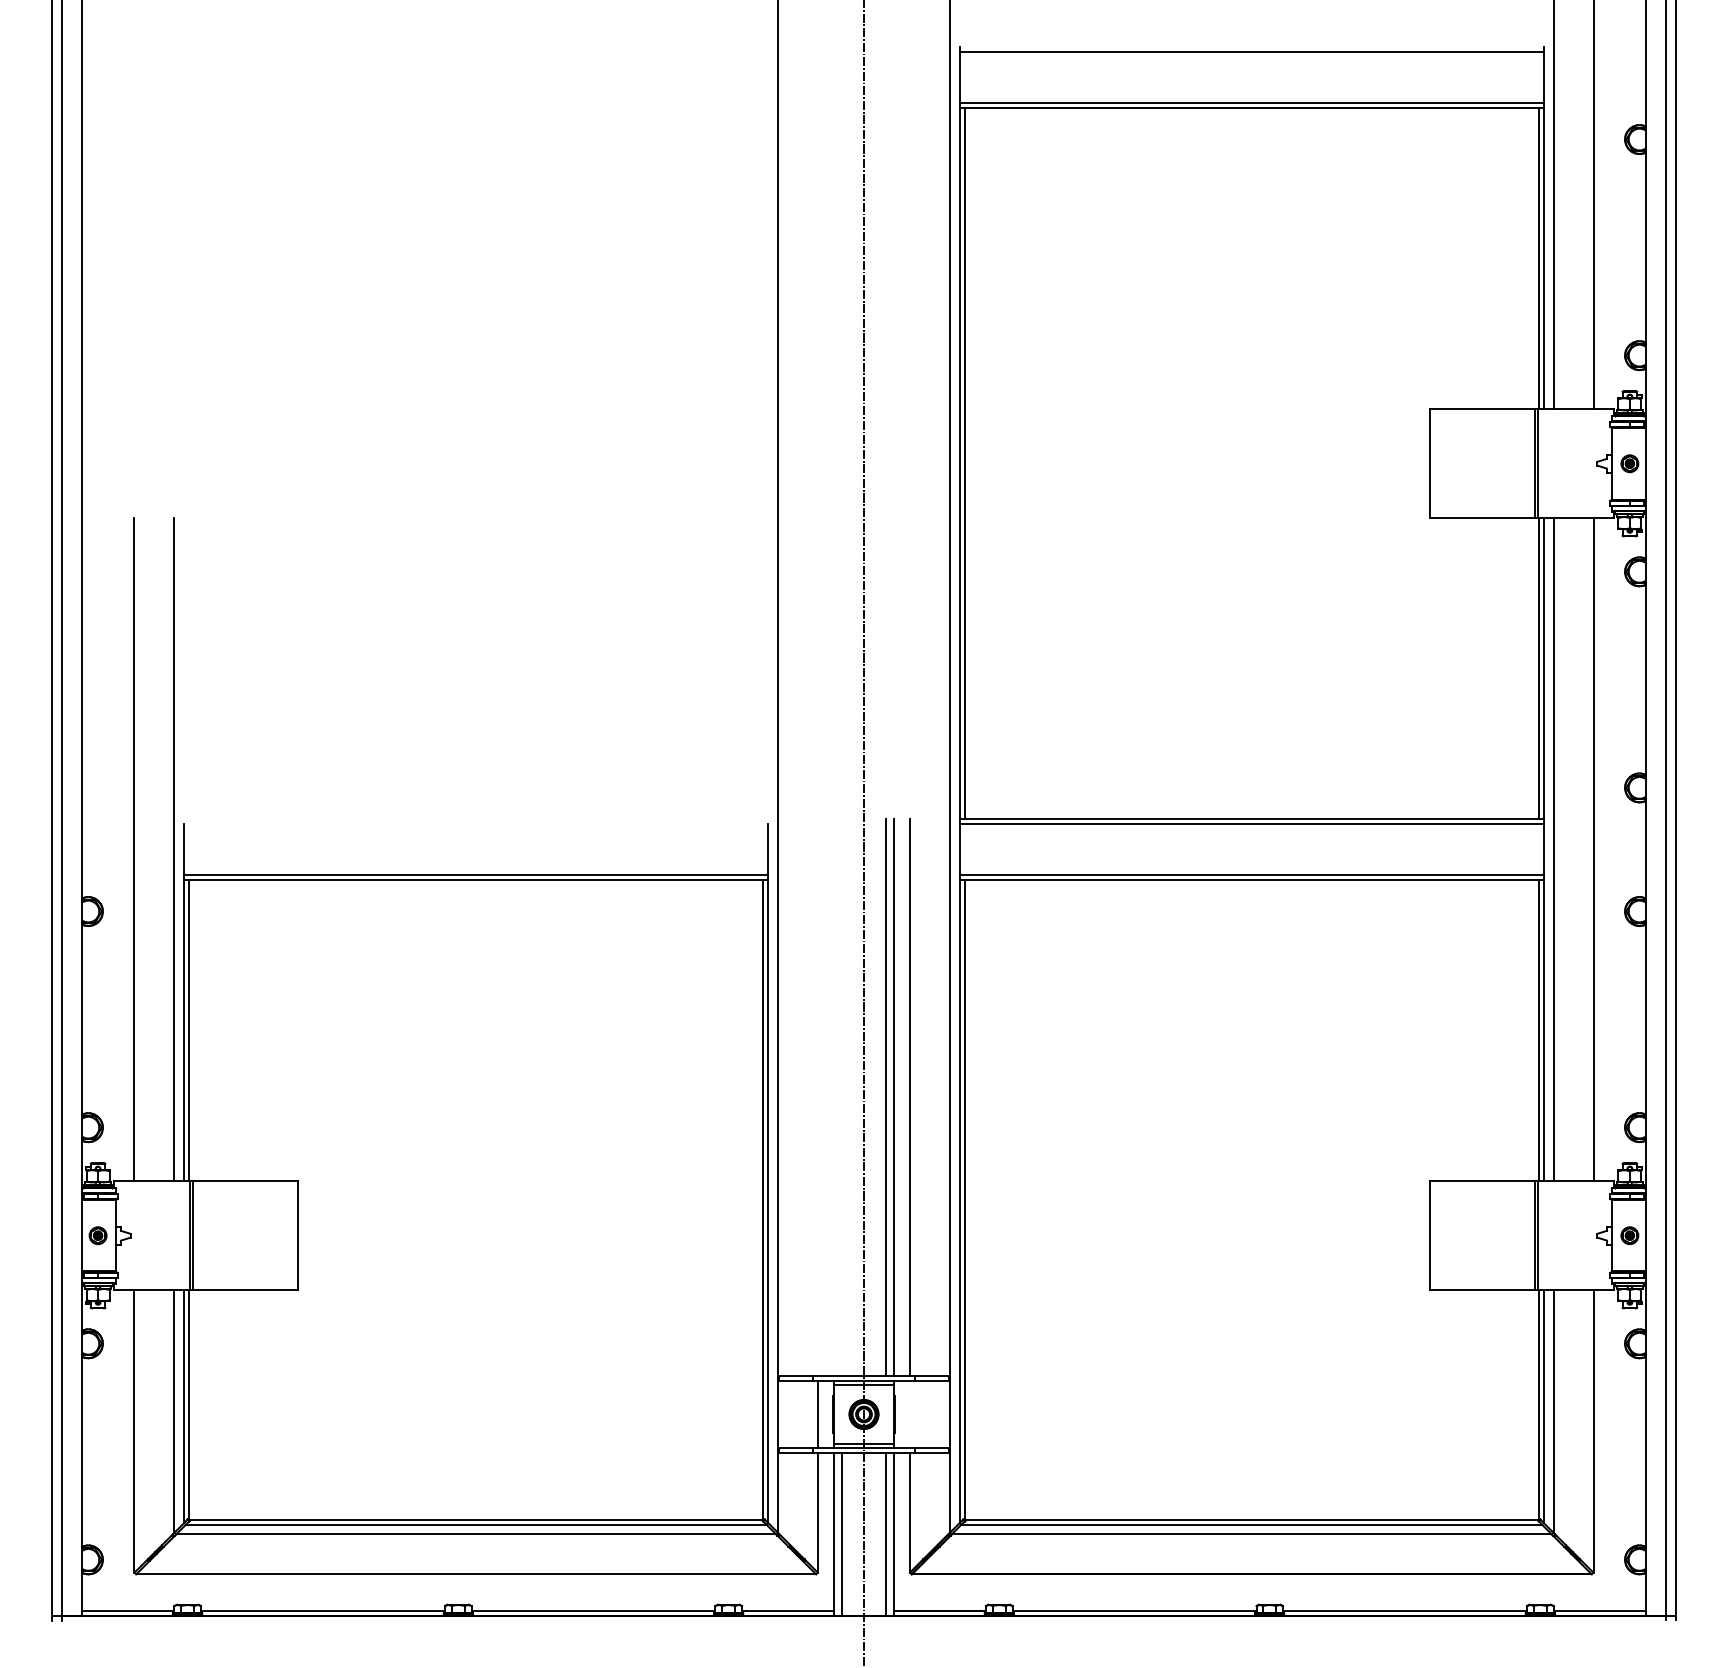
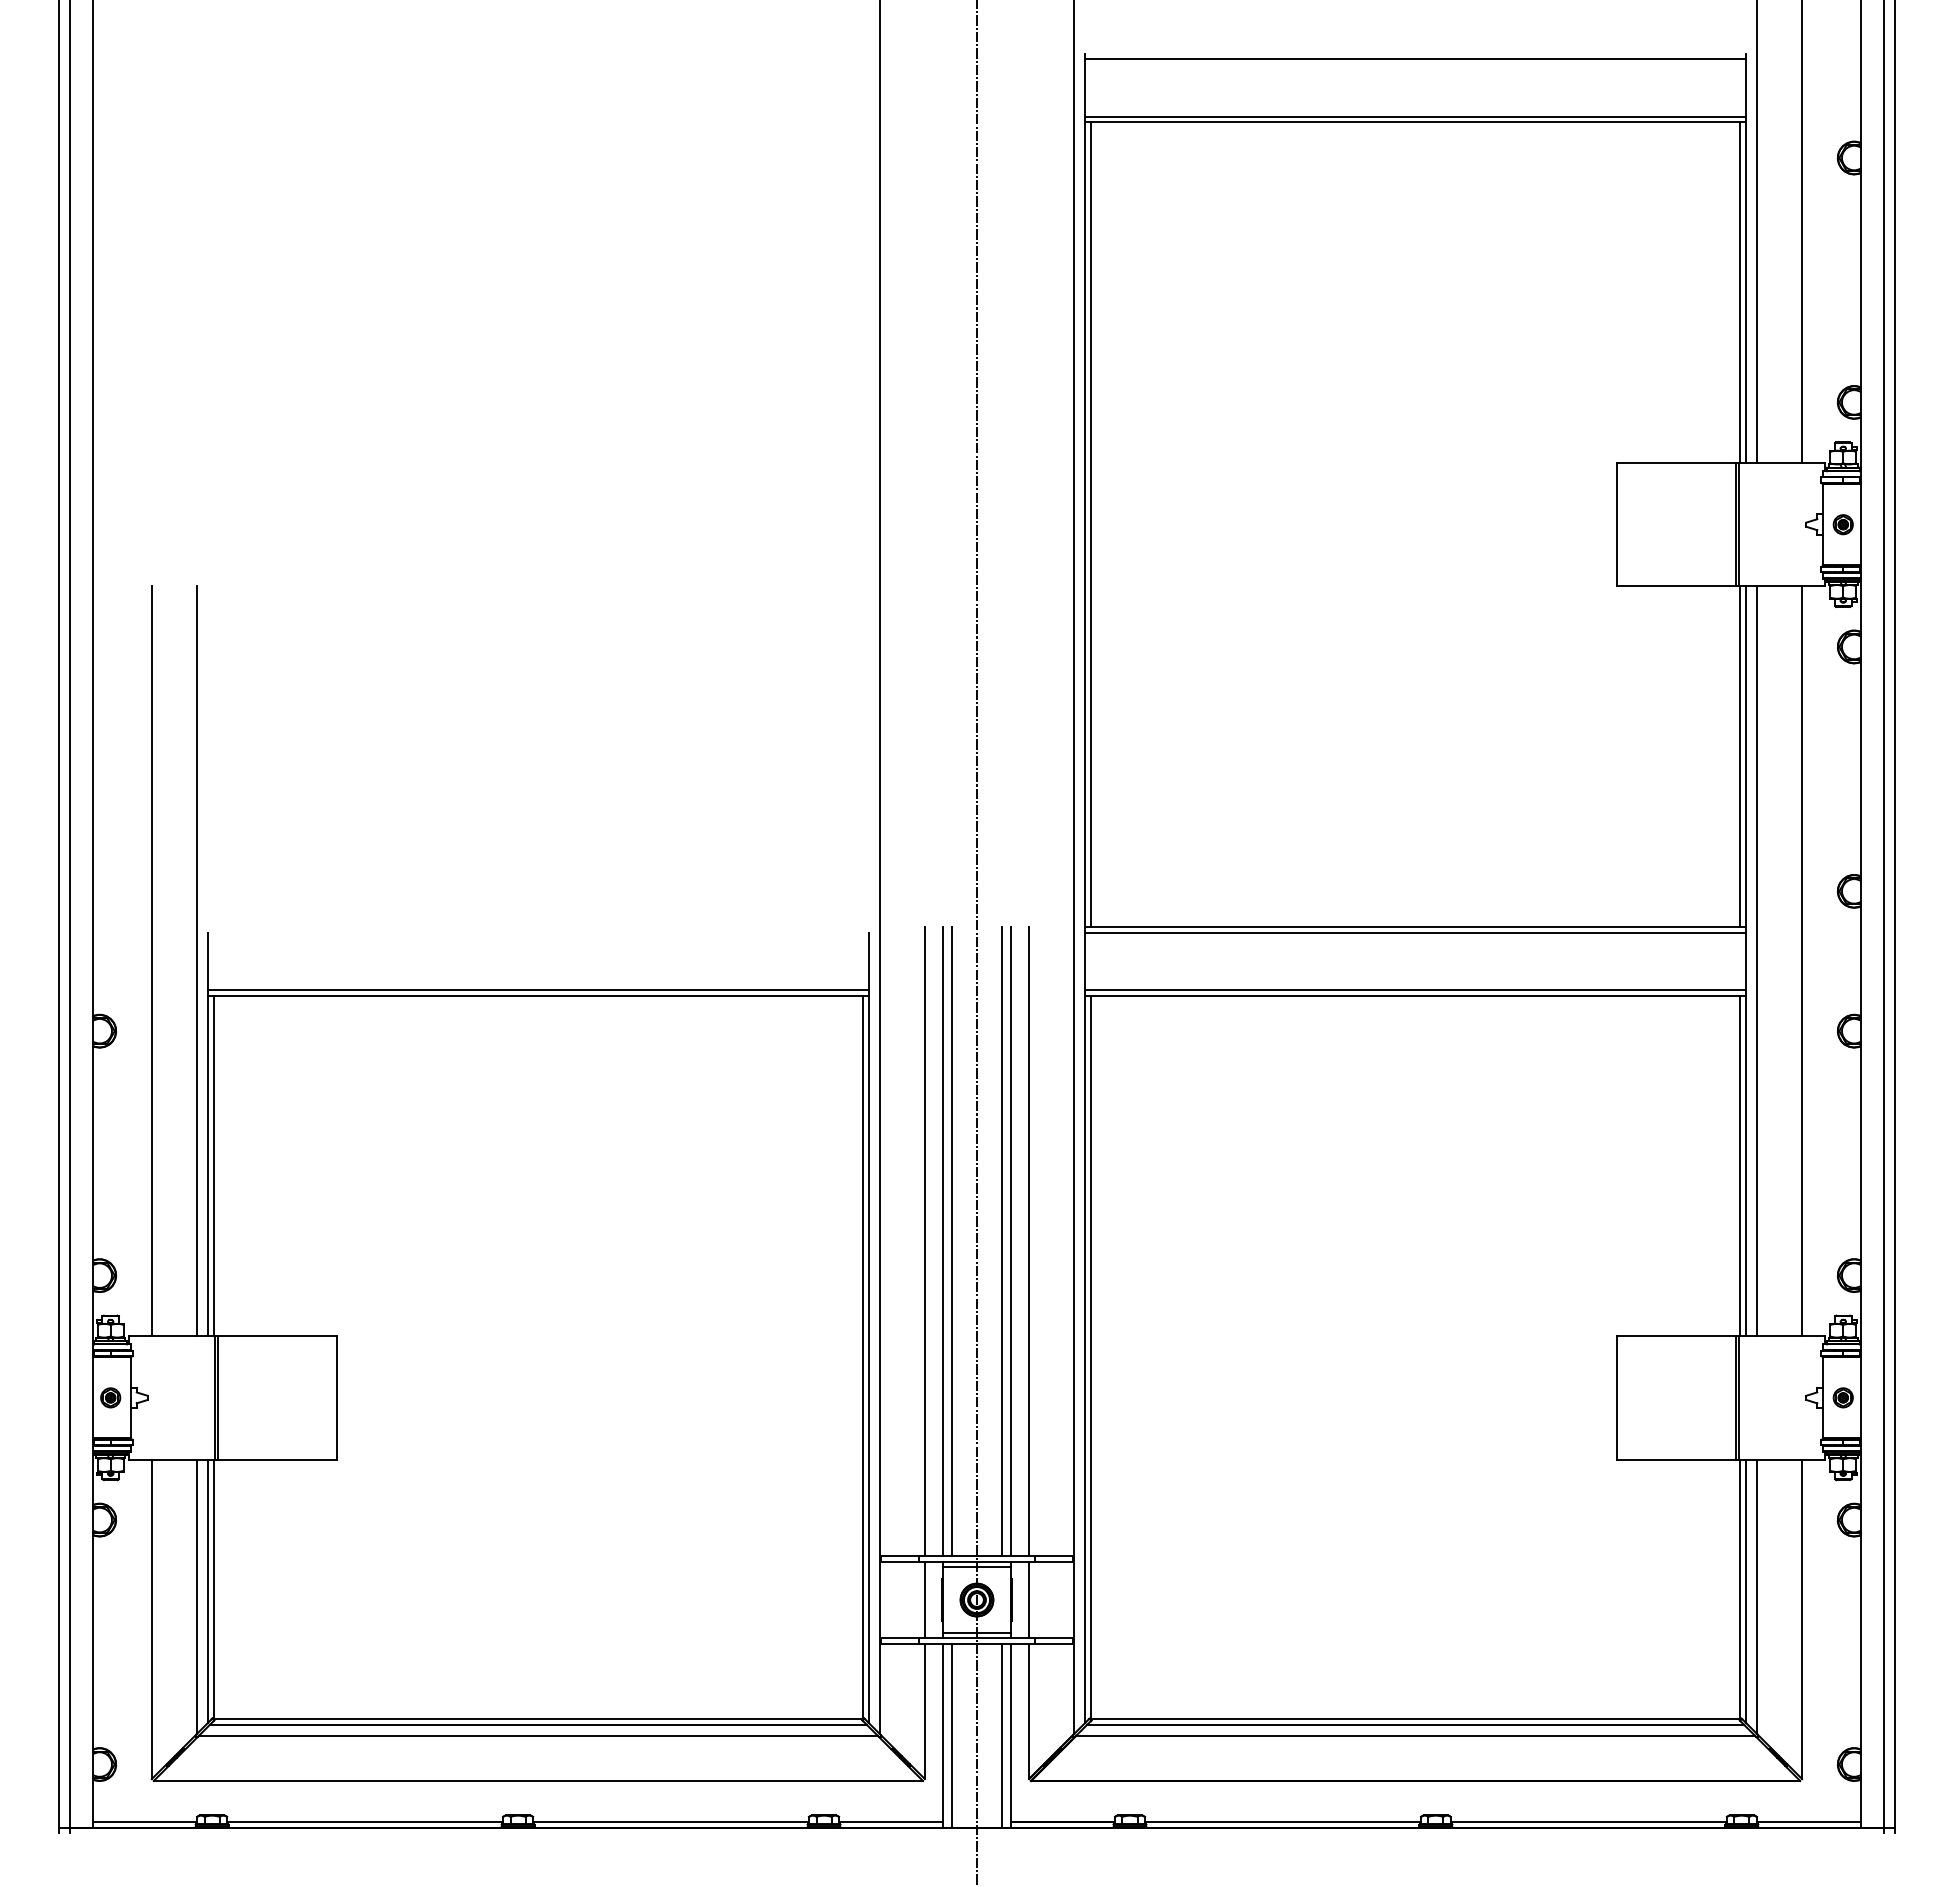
line: (817, 1097) -> (924, 1241), added
line: (833, 1097) -> (942, 1241), added
line: (842, 1097) -> (952, 1241), added
line: (910, 1413) -> (1029, 1599), added

